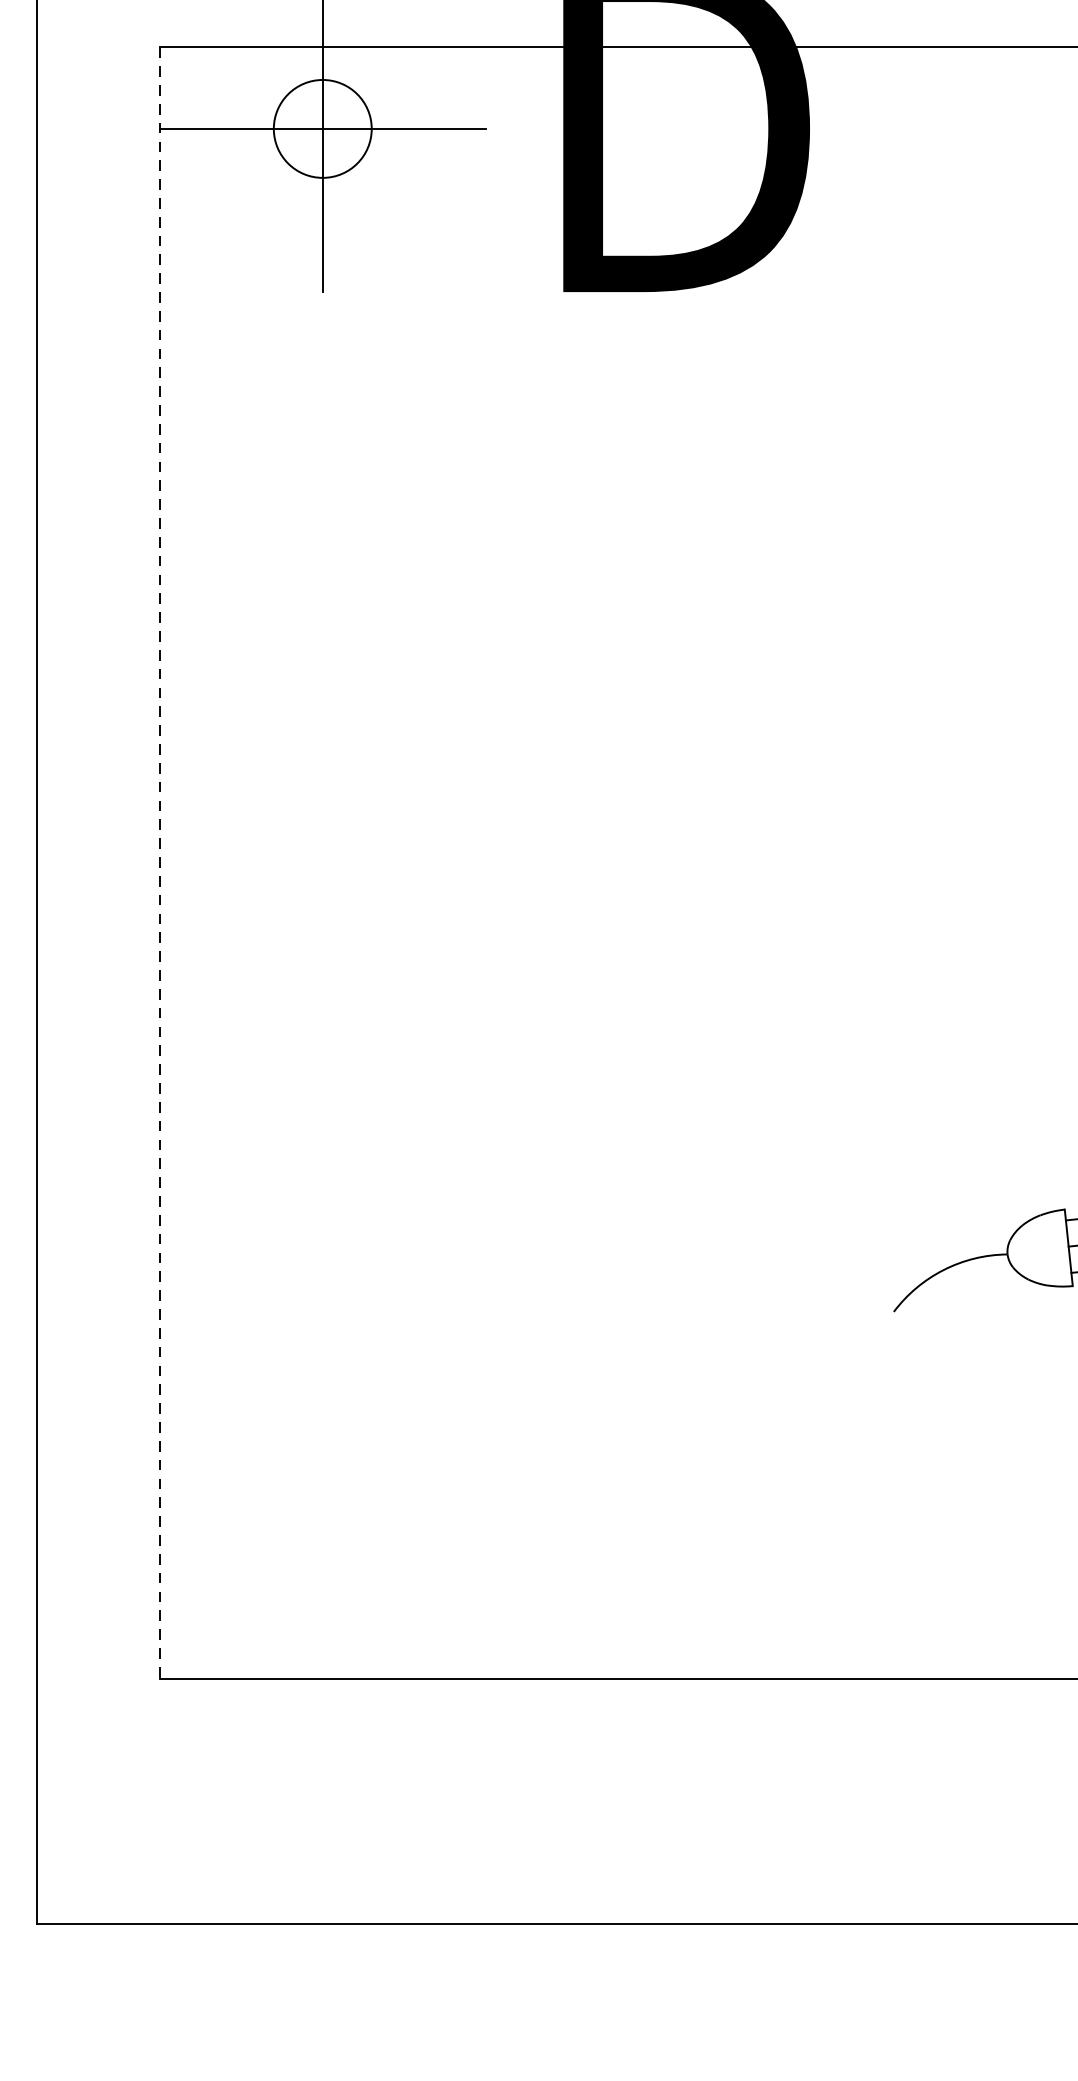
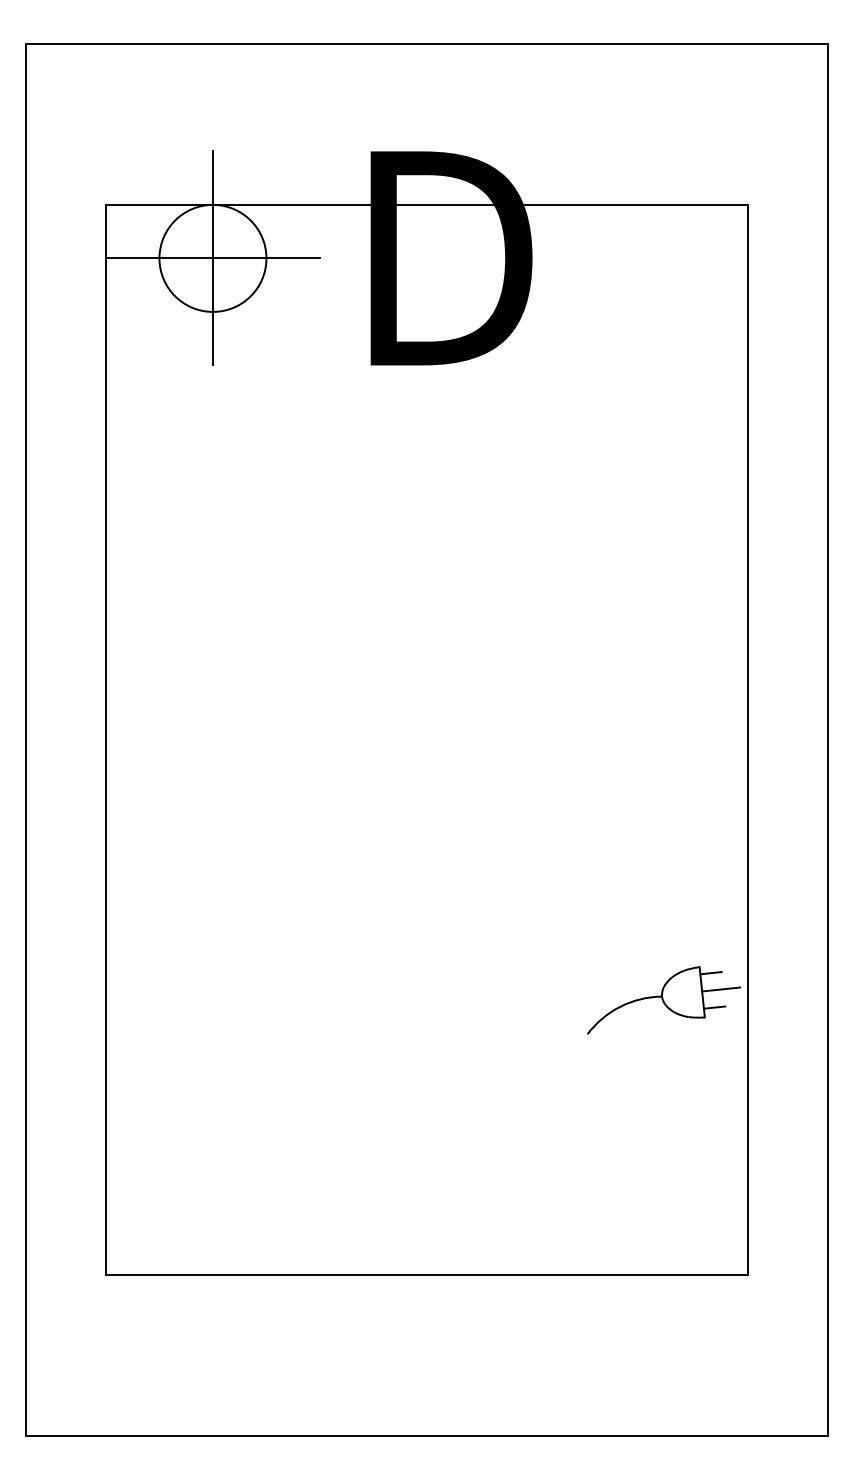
circle: (322, 127) -> (212, 257), size x1.67
line: (158, 863) -> (105, 740), dashed -> solid

